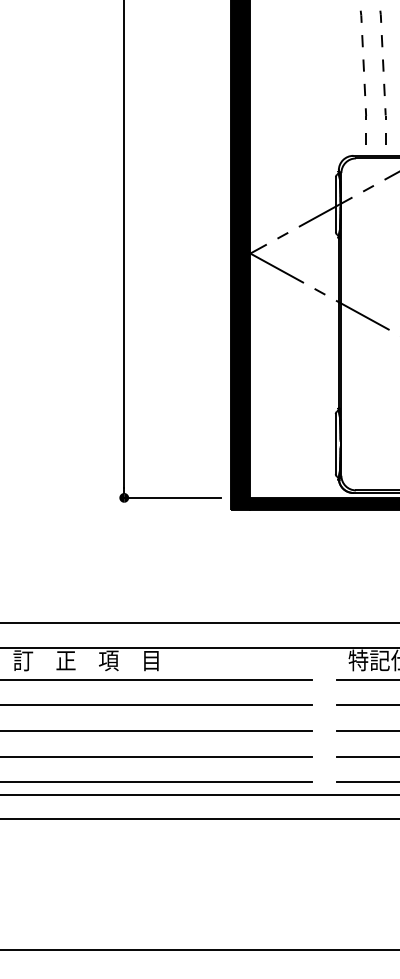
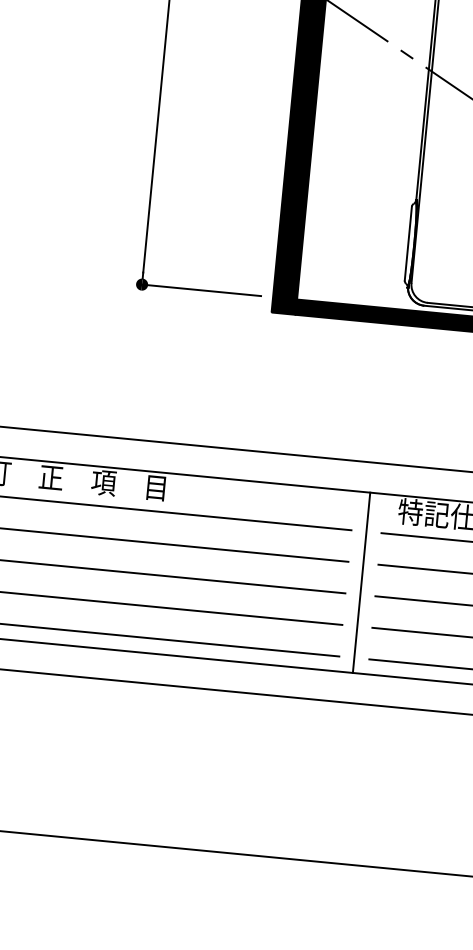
line: (324, 720) -> (361, 581), added

